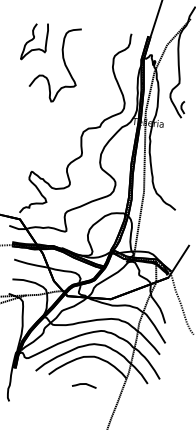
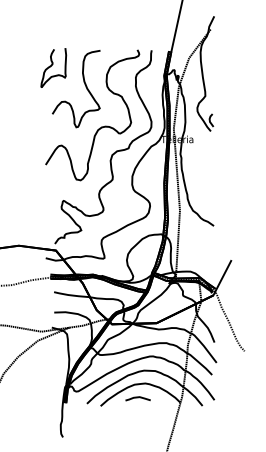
curve: (75, 103) -> (101, 126), added
curve: (83, 385) -> (137, 398), moved

